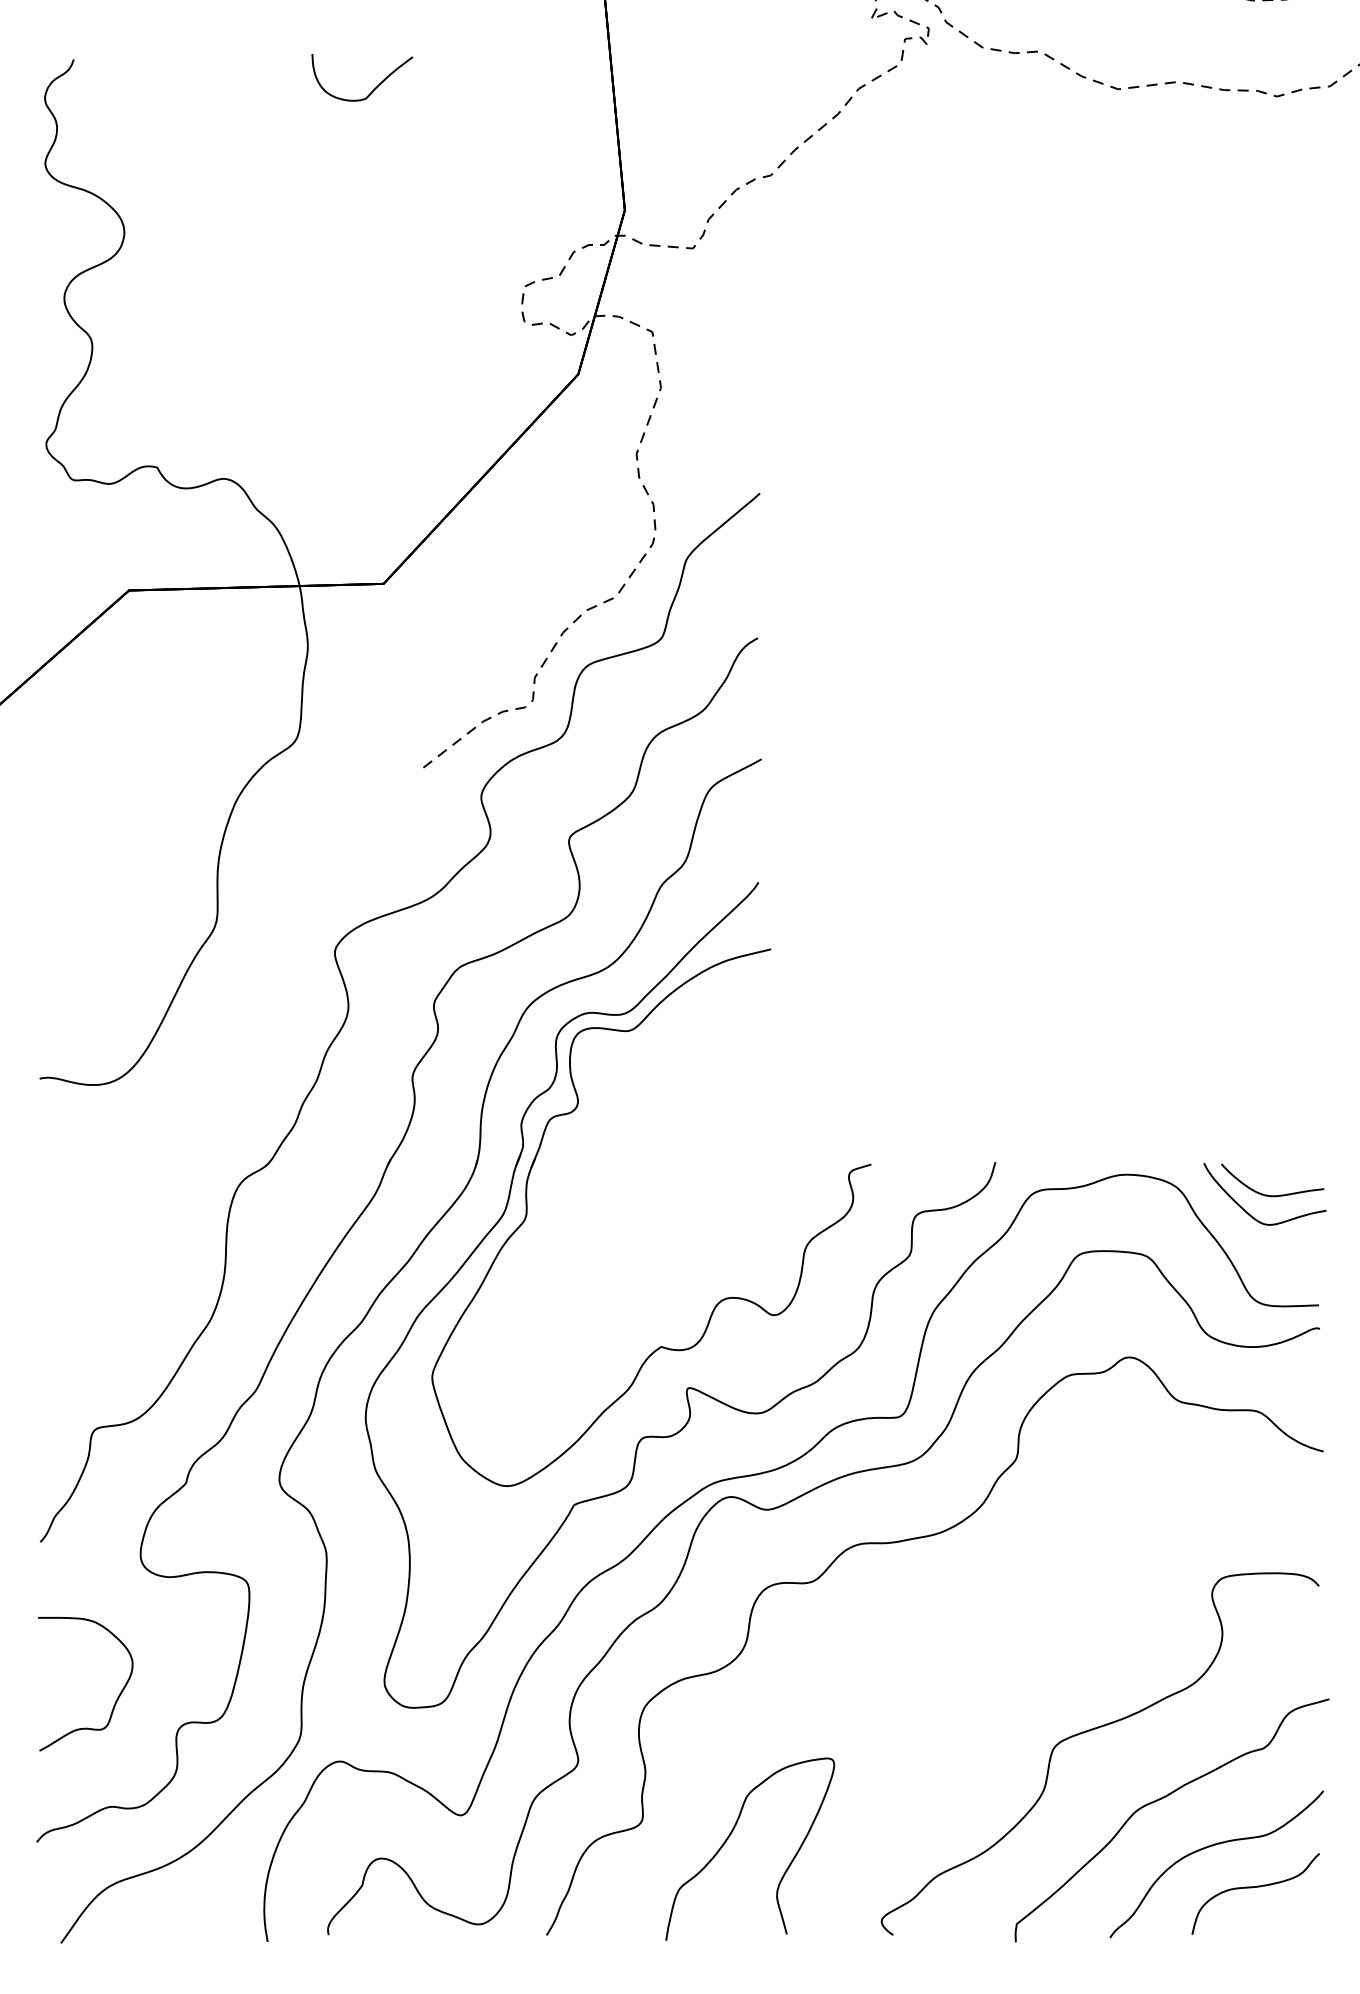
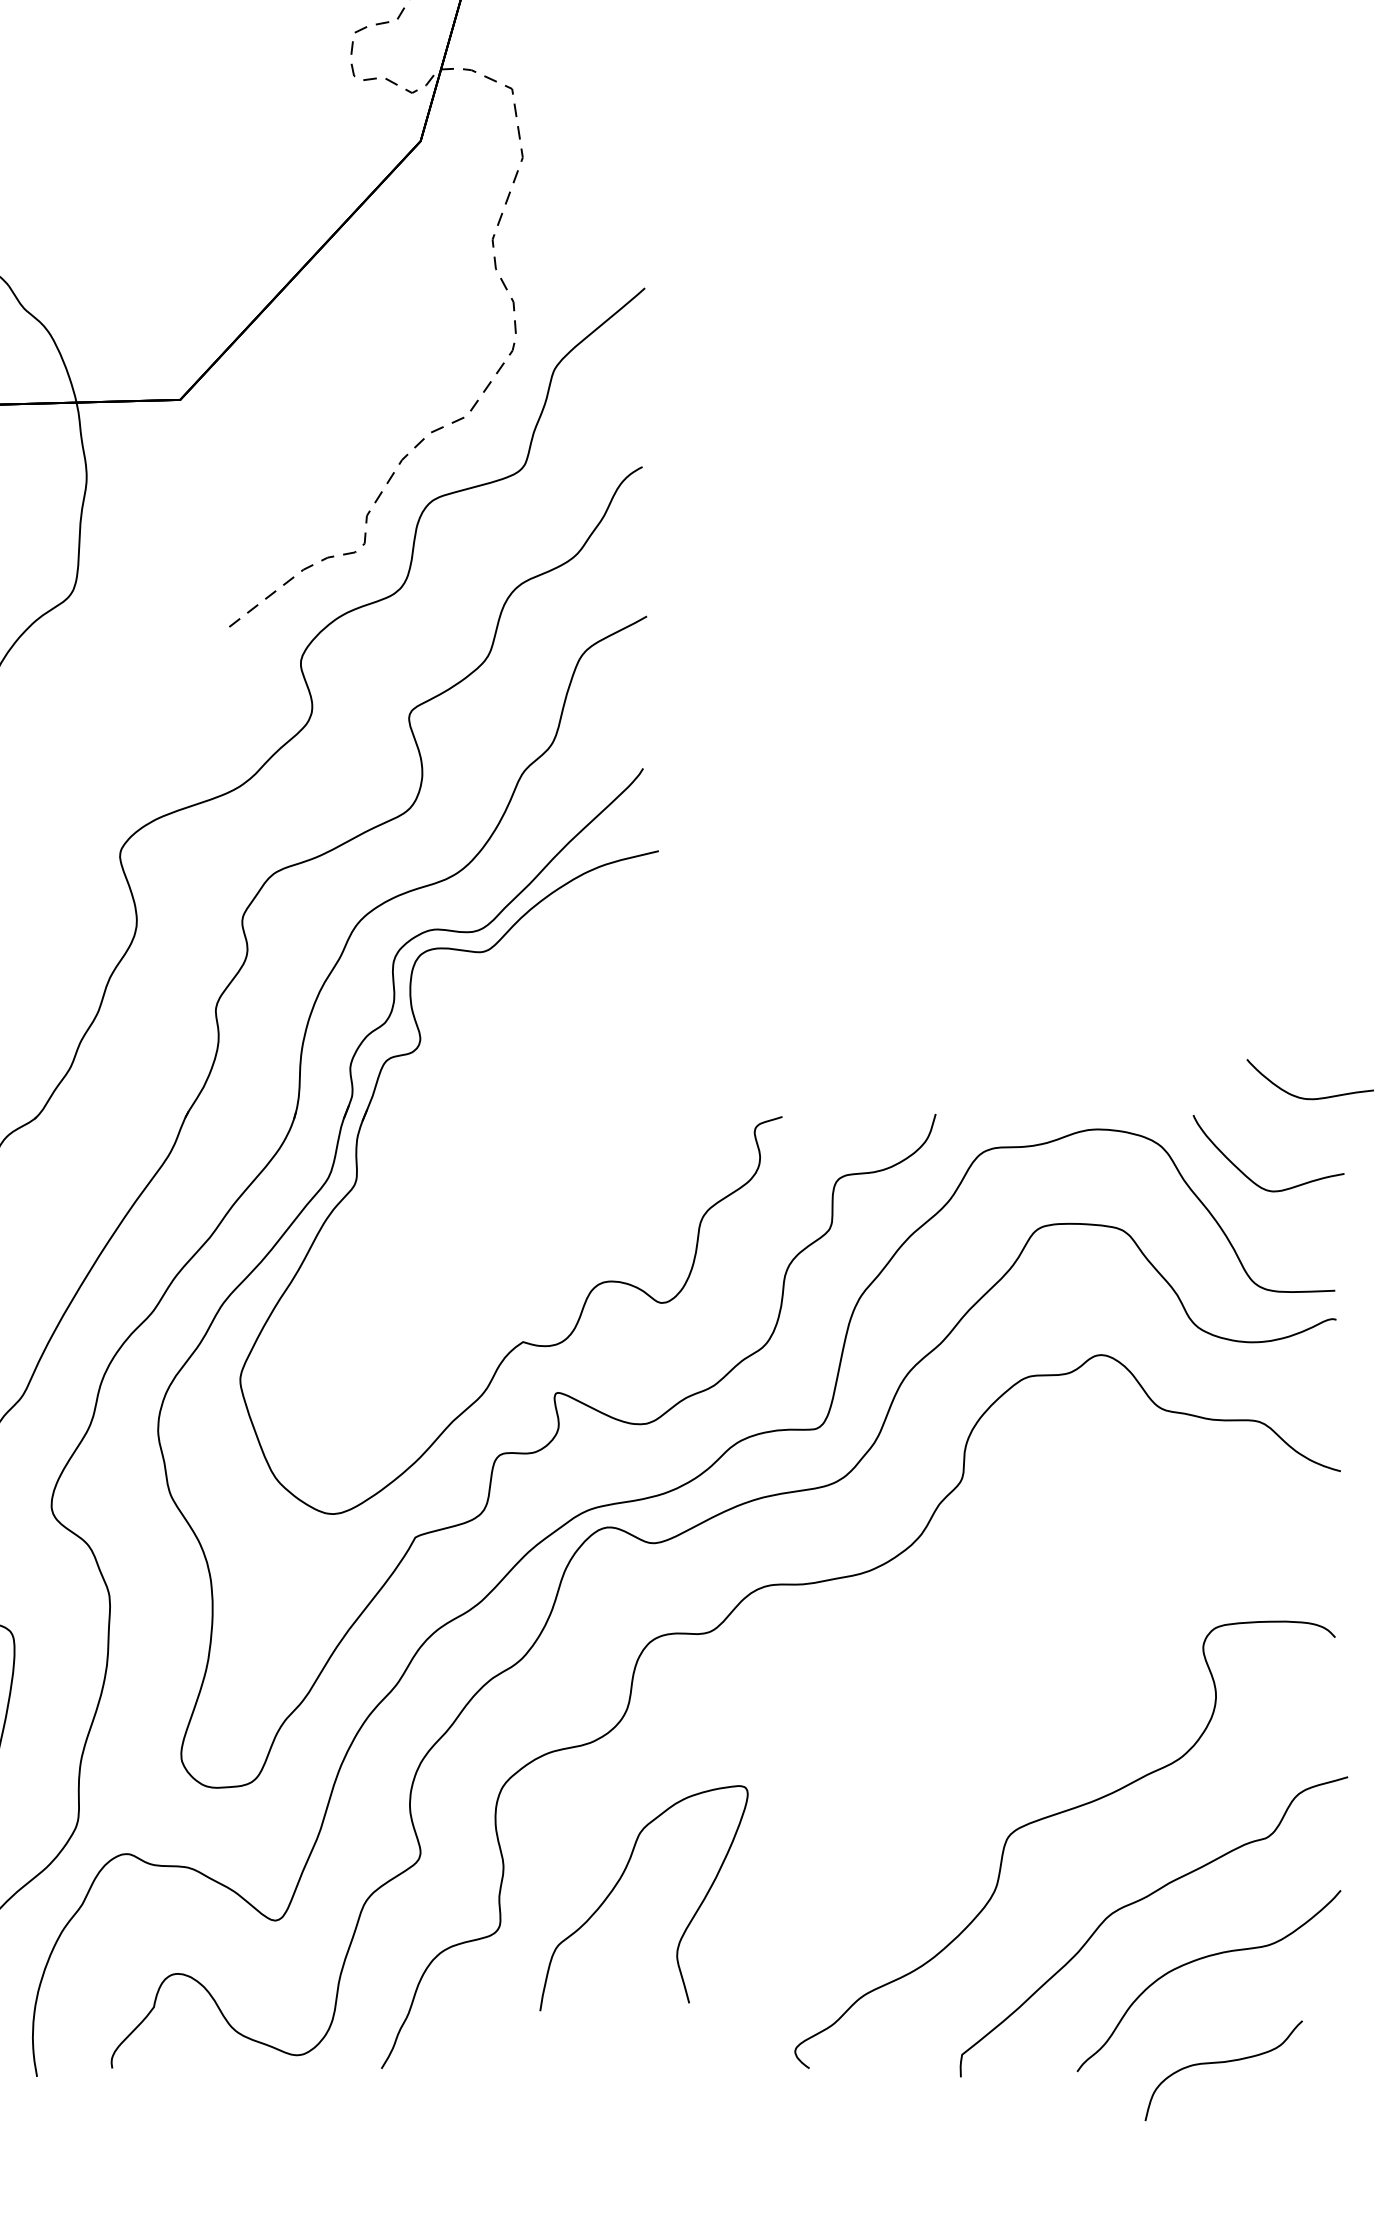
curve: (1267, 1194) -> (1303, 1097), moved
curve: (731, 1834) -> (620, 1879), moved
curve: (1252, 1888) -> (1219, 2063), moved

